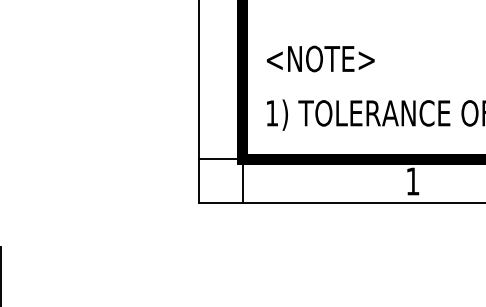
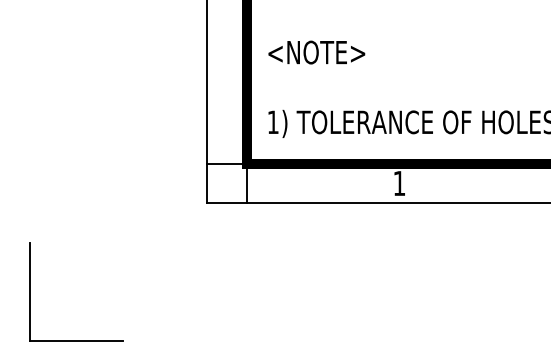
text: (320, 58) -> (316, 52), moved

